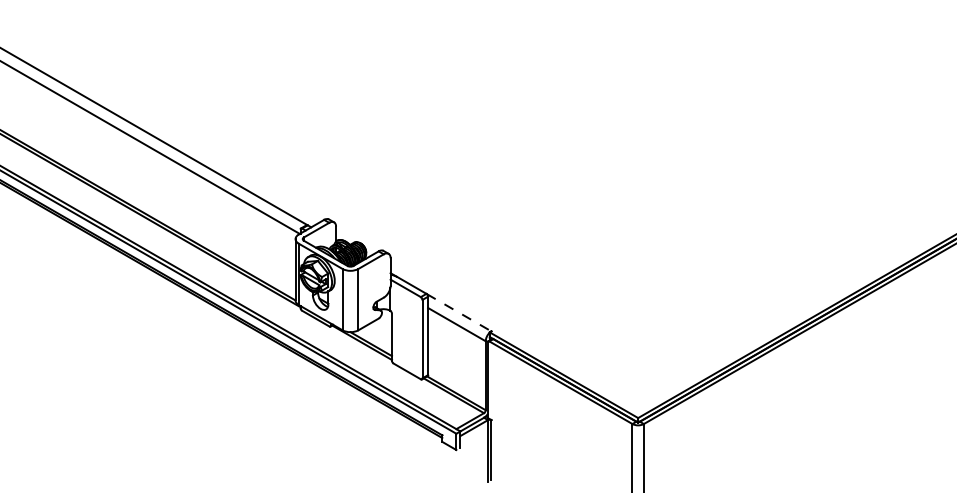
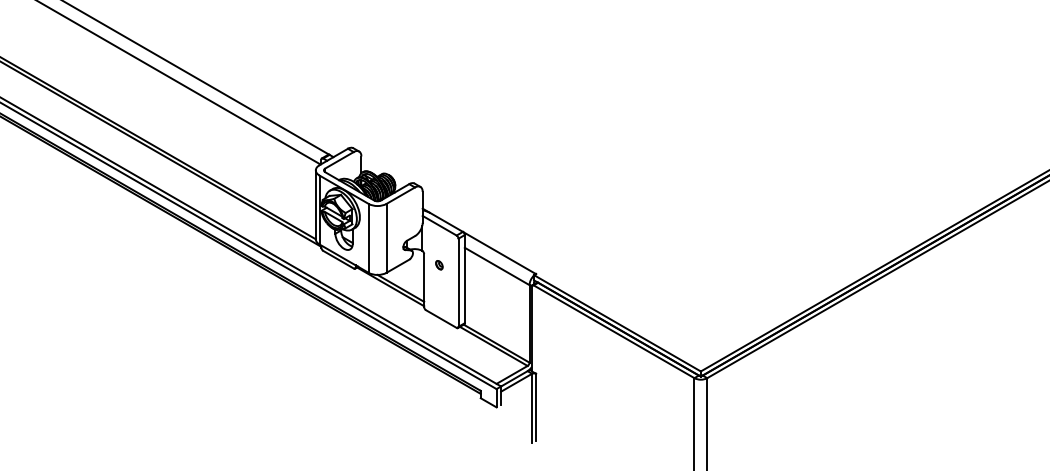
line: (459, 312) -> (500, 252), dashed -> solid
part: (405, 323) -> (439, 265), added

